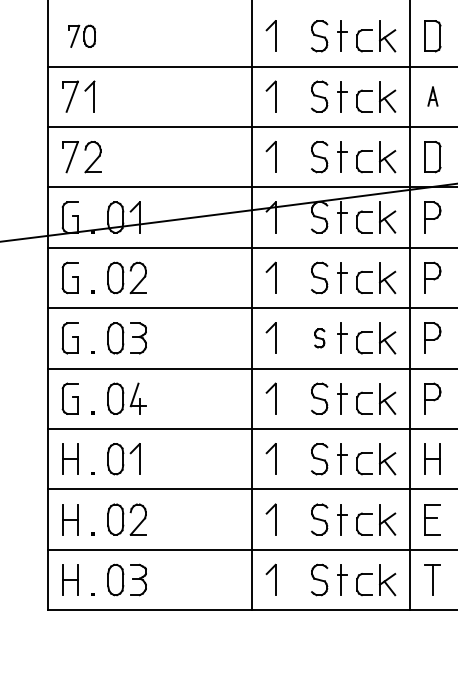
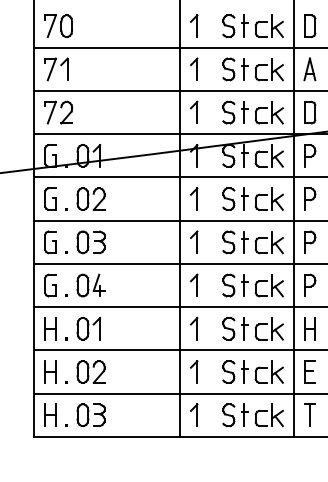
part: (81, 36) -> (58, 26), size x1.43
part: (432, 96) -> (309, 69), size x1.67
part: (319, 338) -> (228, 242), size x1.67

